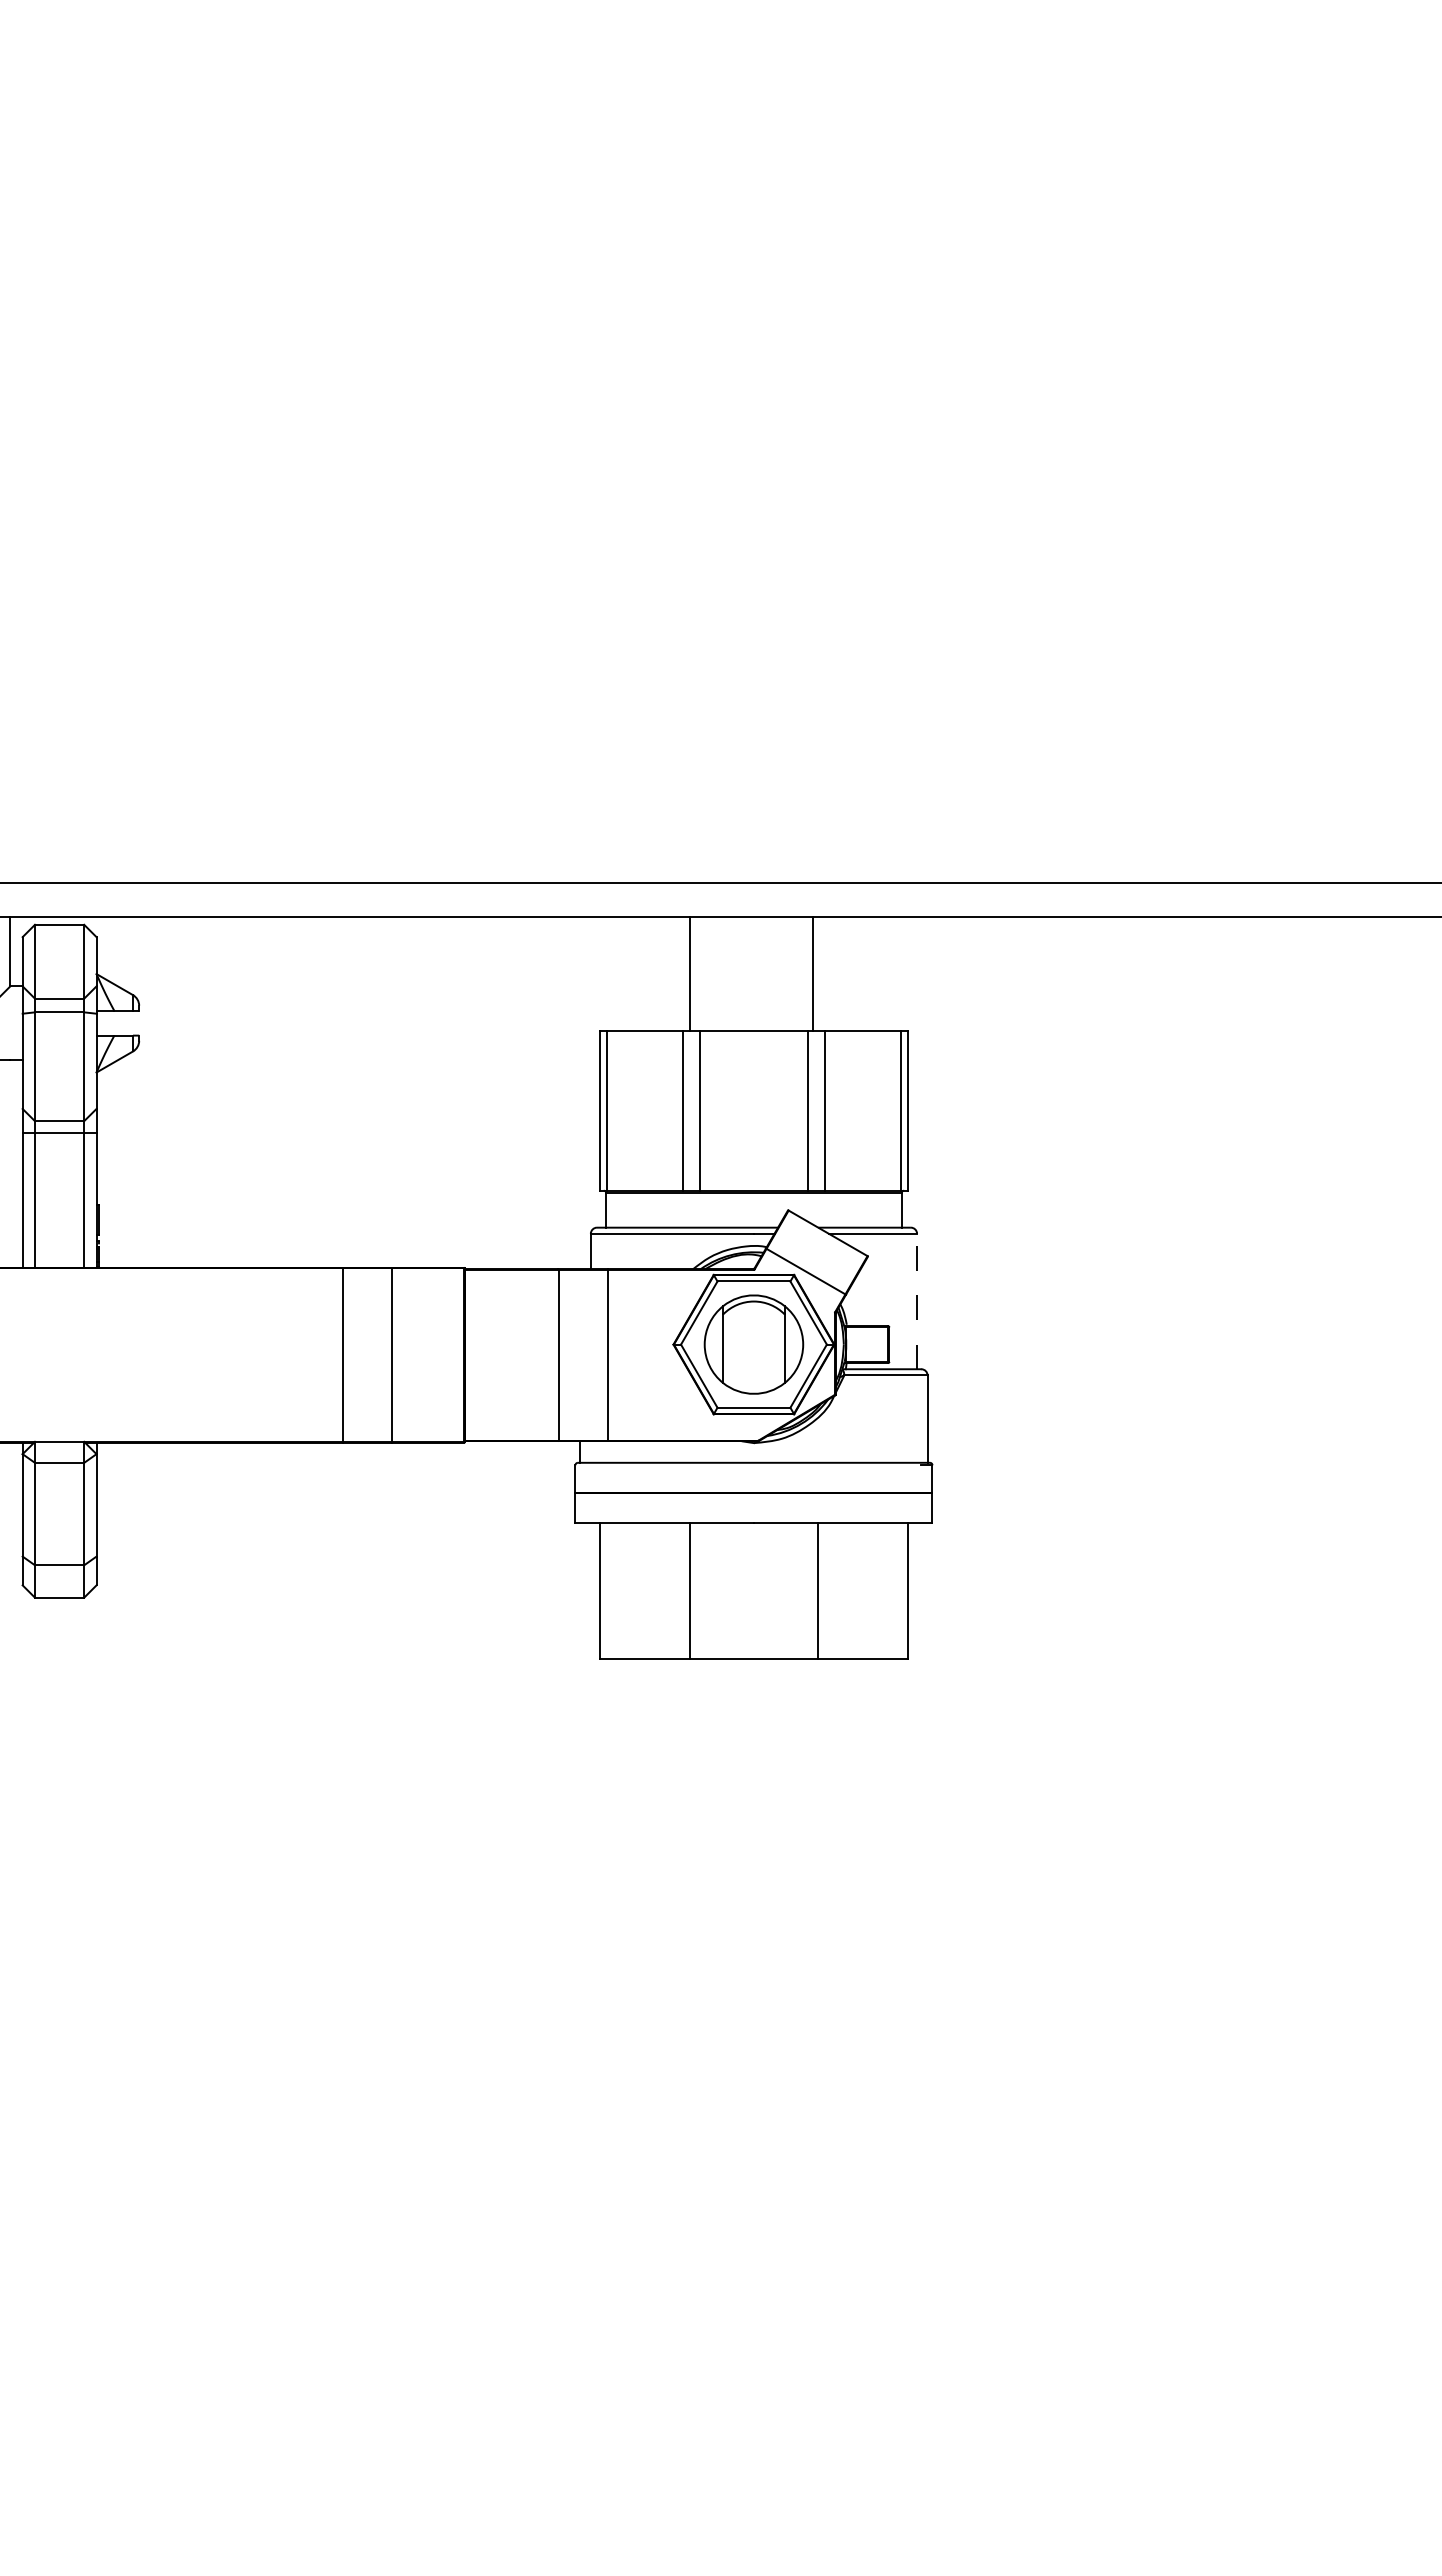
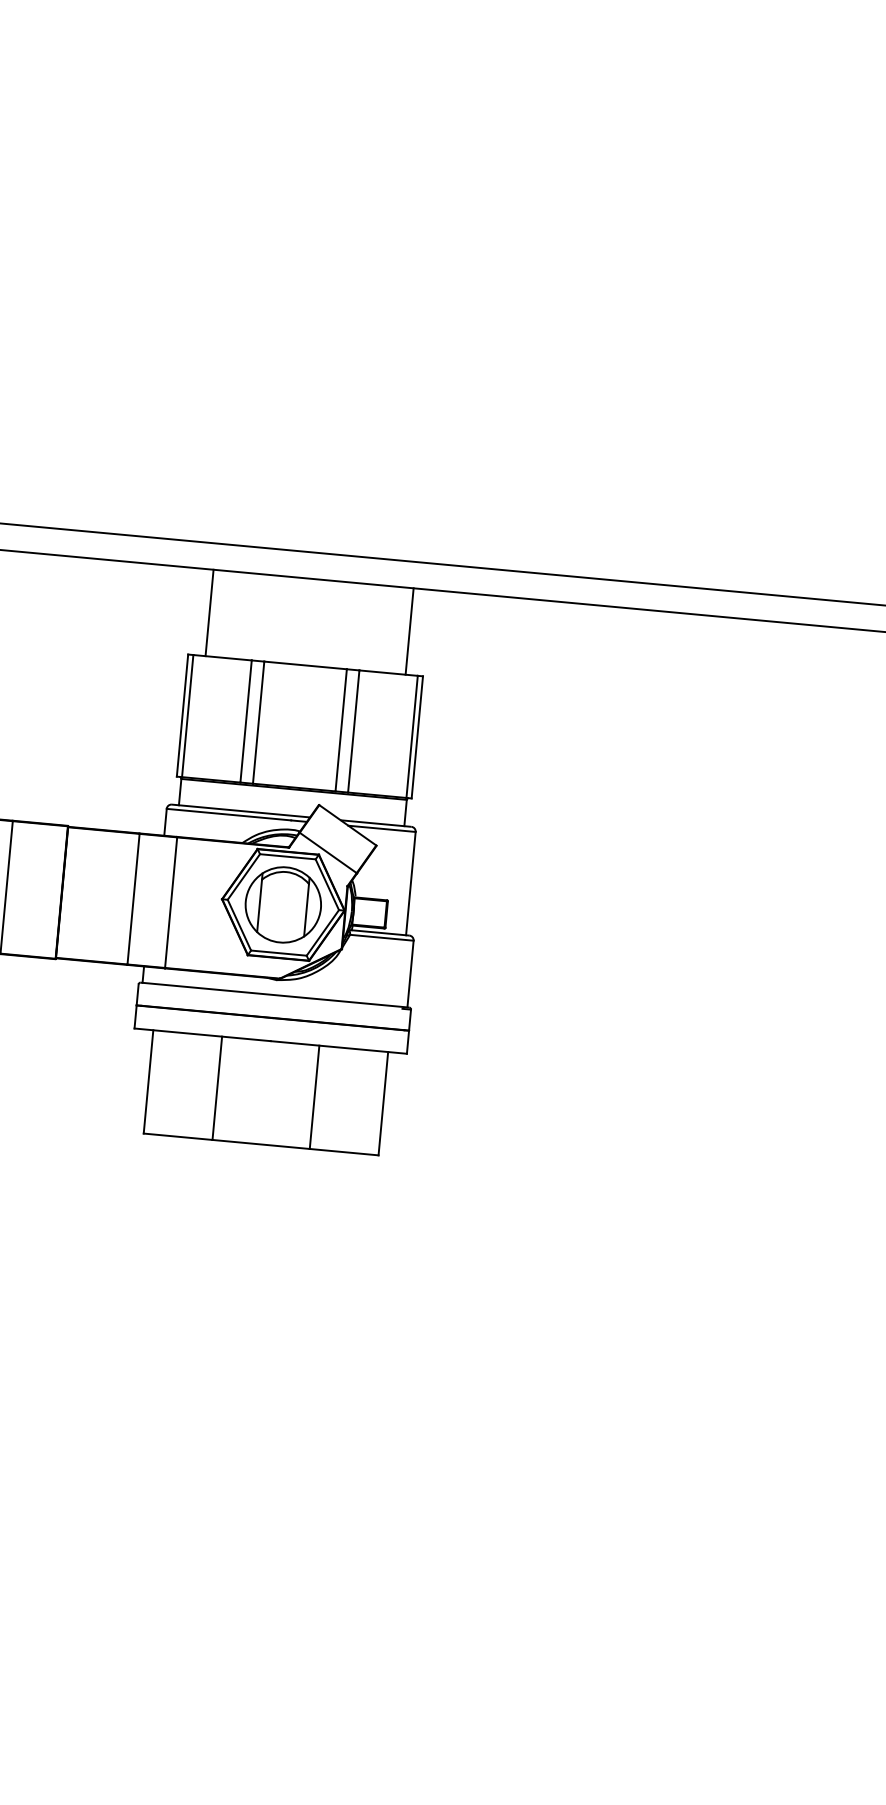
line: (689, 973) -> (209, 612), moved
line: (813, 973) -> (409, 631), moved
line: (917, 1301) -> (411, 883), dashed -> solid

